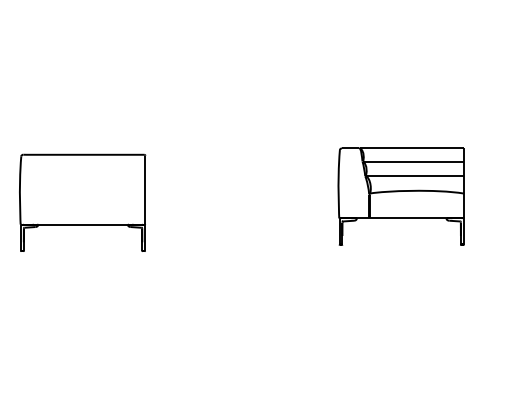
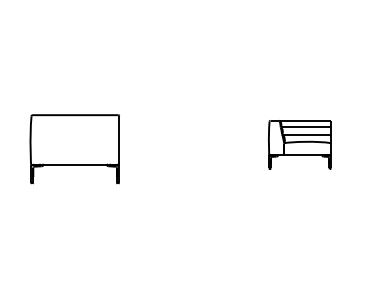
part: (400, 196) -> (299, 144), size x0.7

